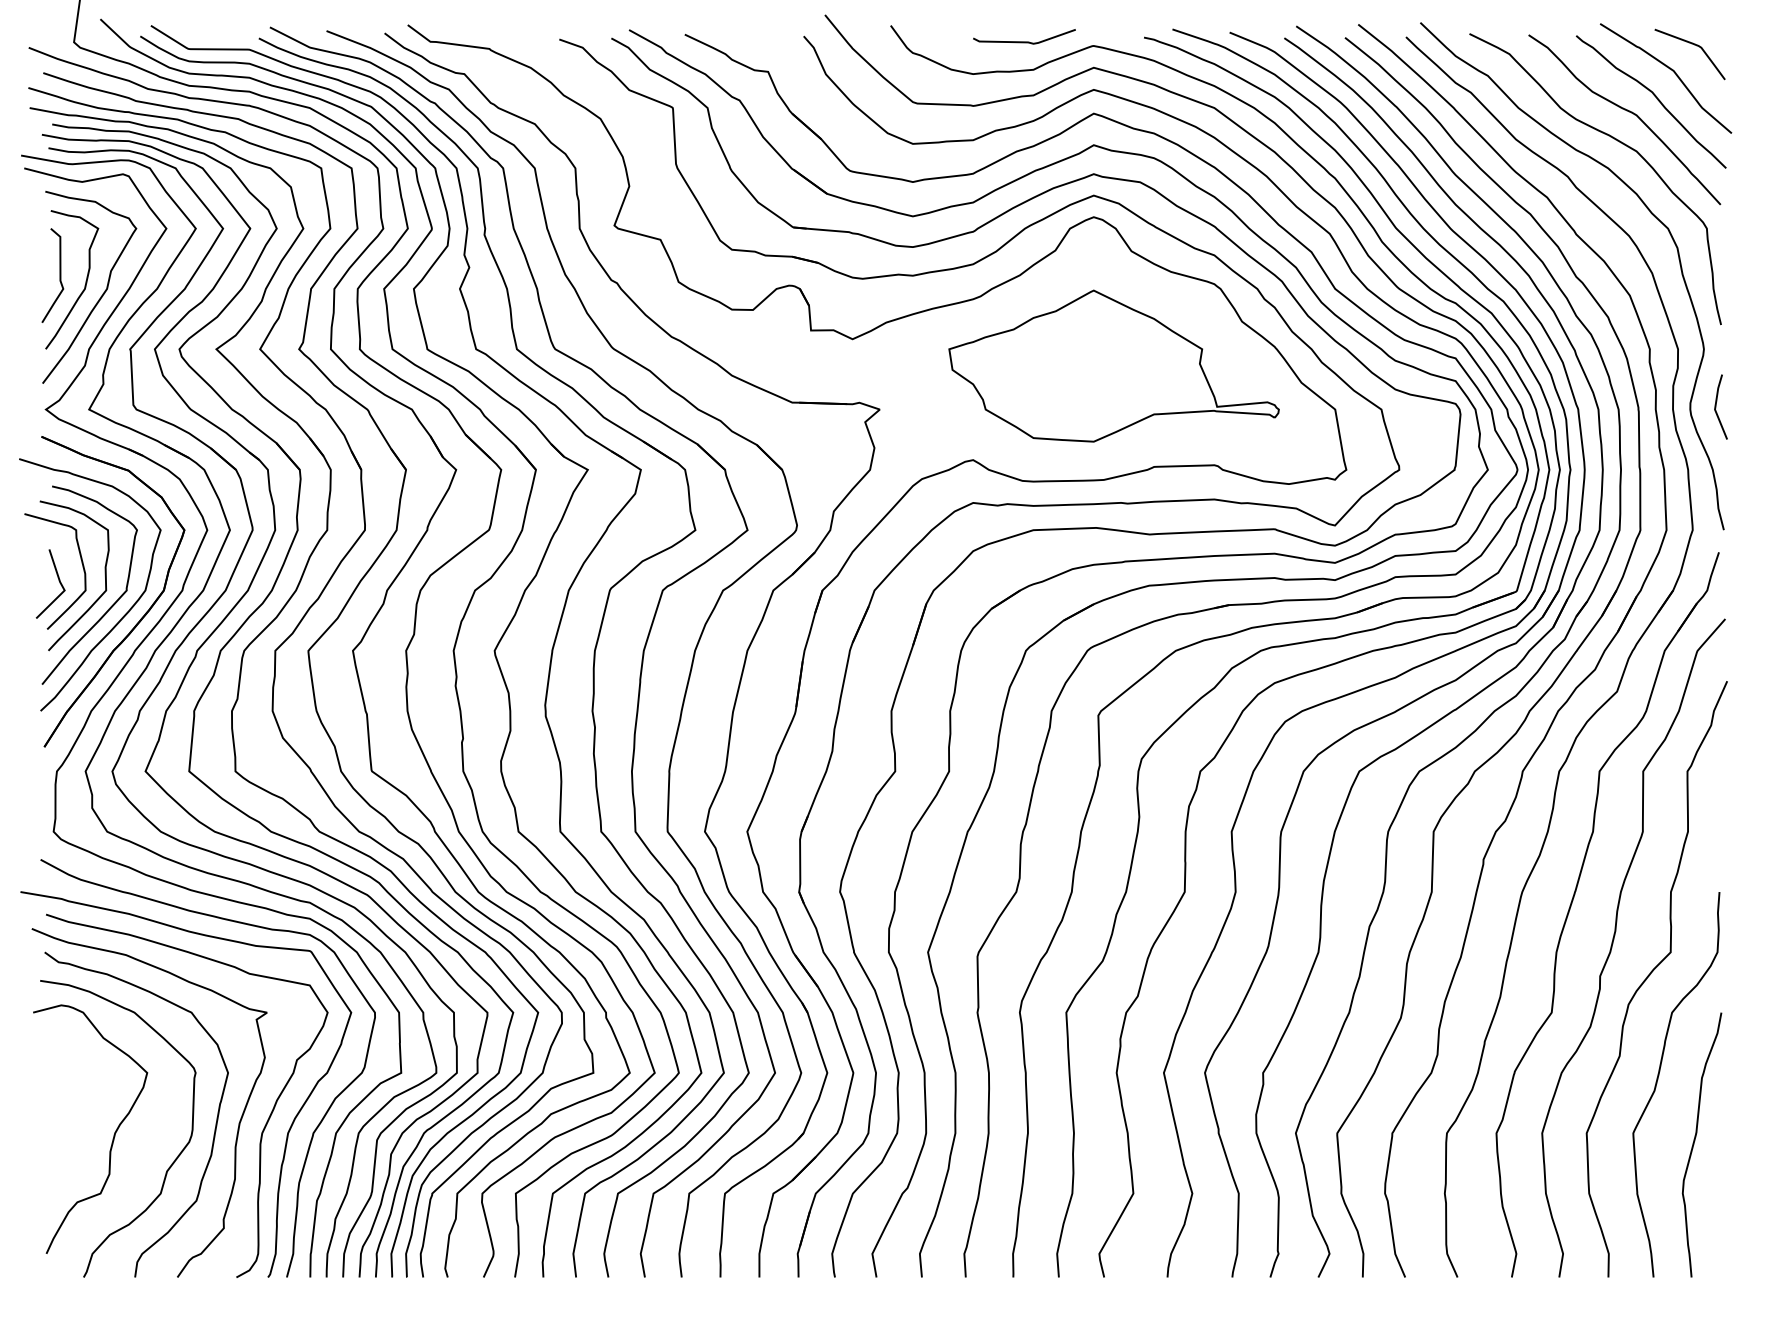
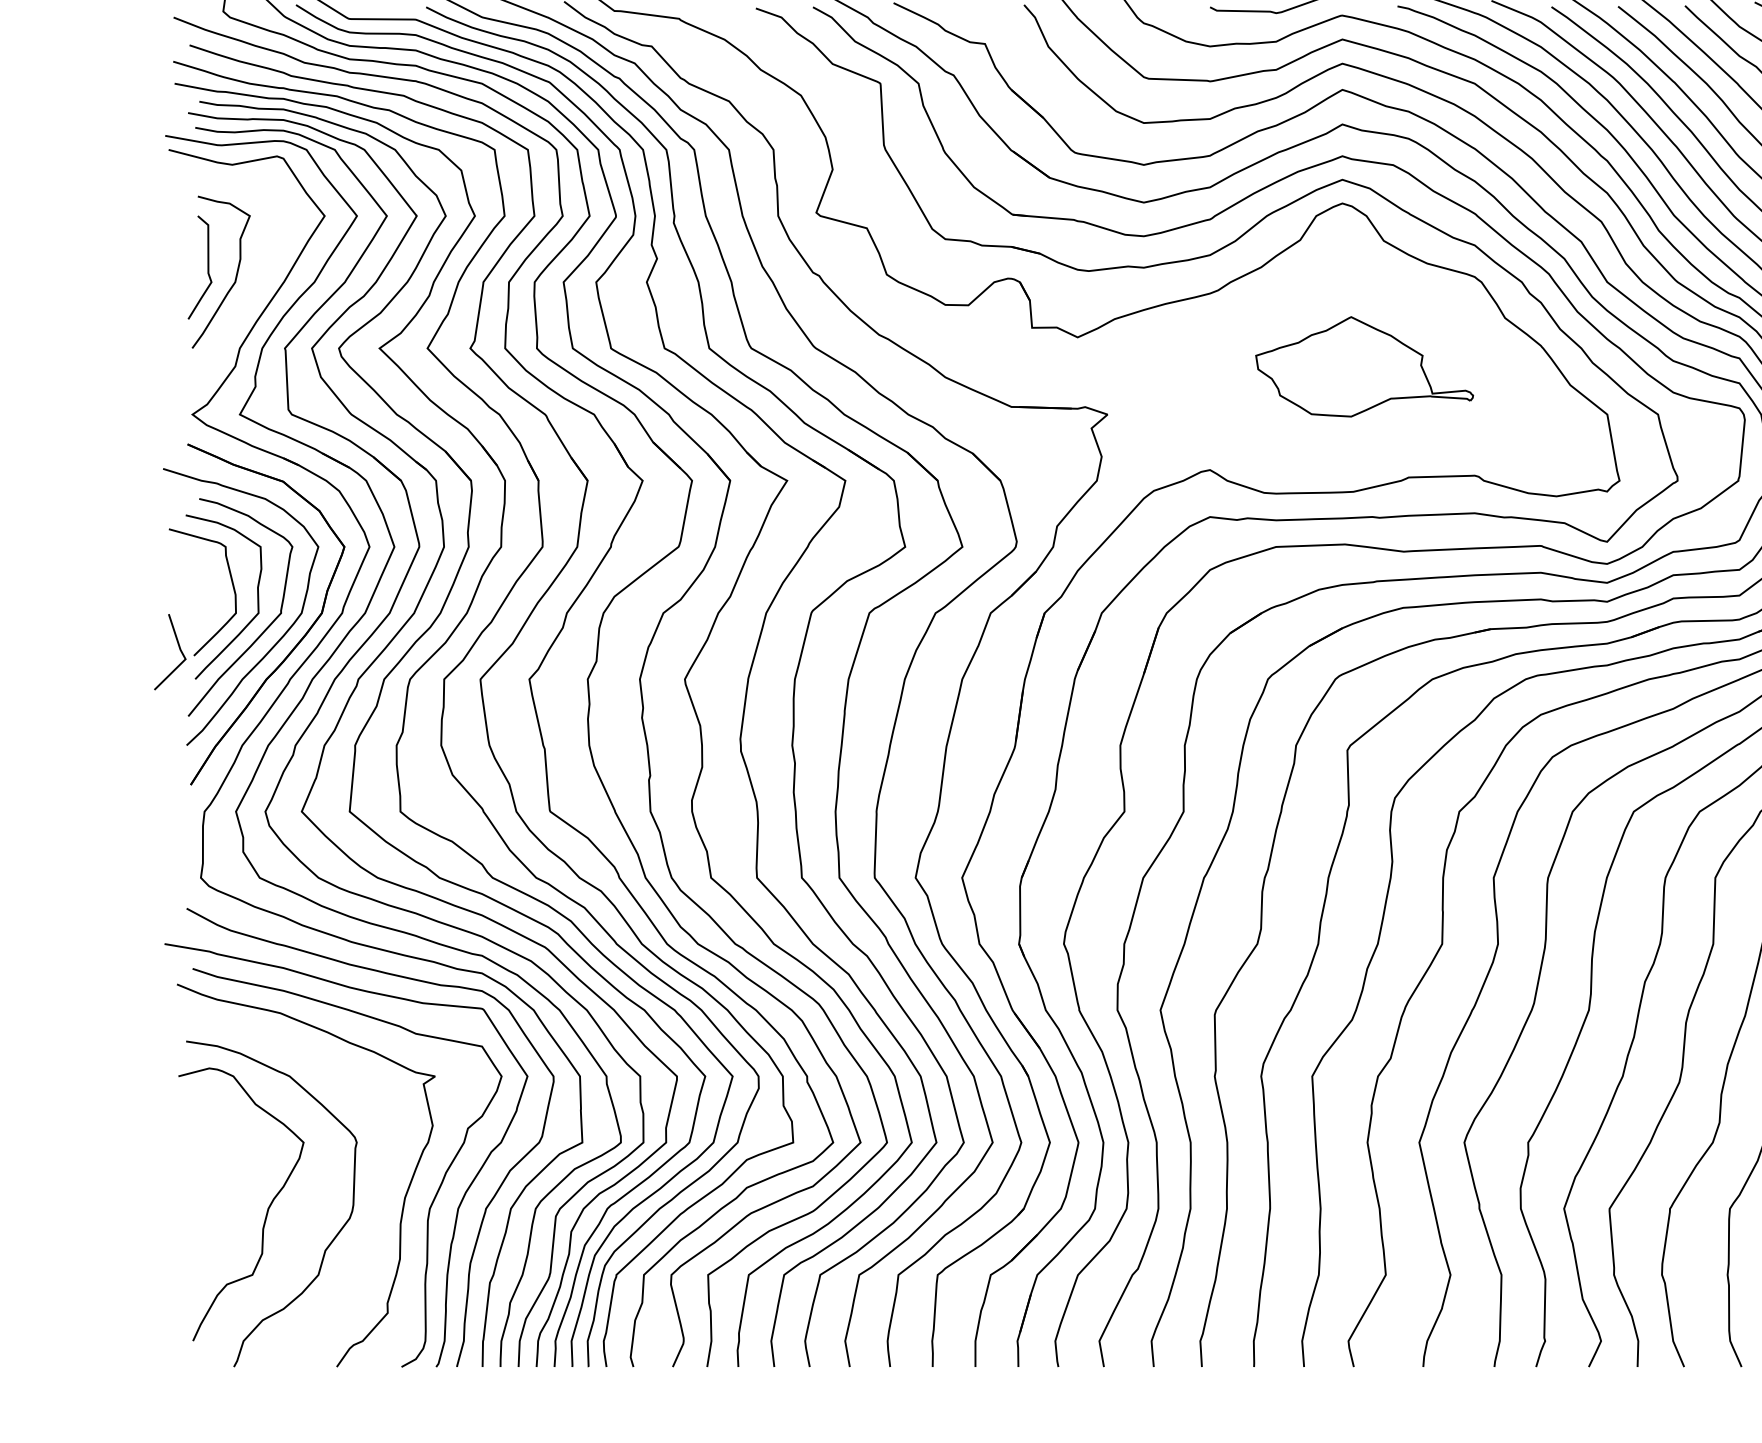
curve: (102, 293) -> (254, 287), removed
part: (1113, 365) -> (1364, 366), size x0.6
line: (58, 580) -> (178, 648), moved
curve: (214, 1128) -> (377, 1203), removed

